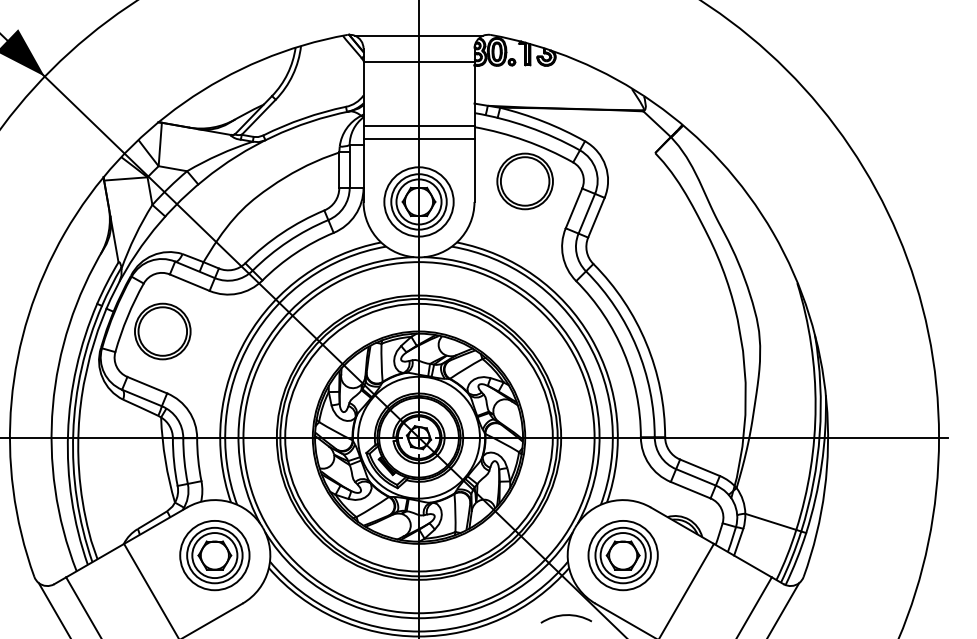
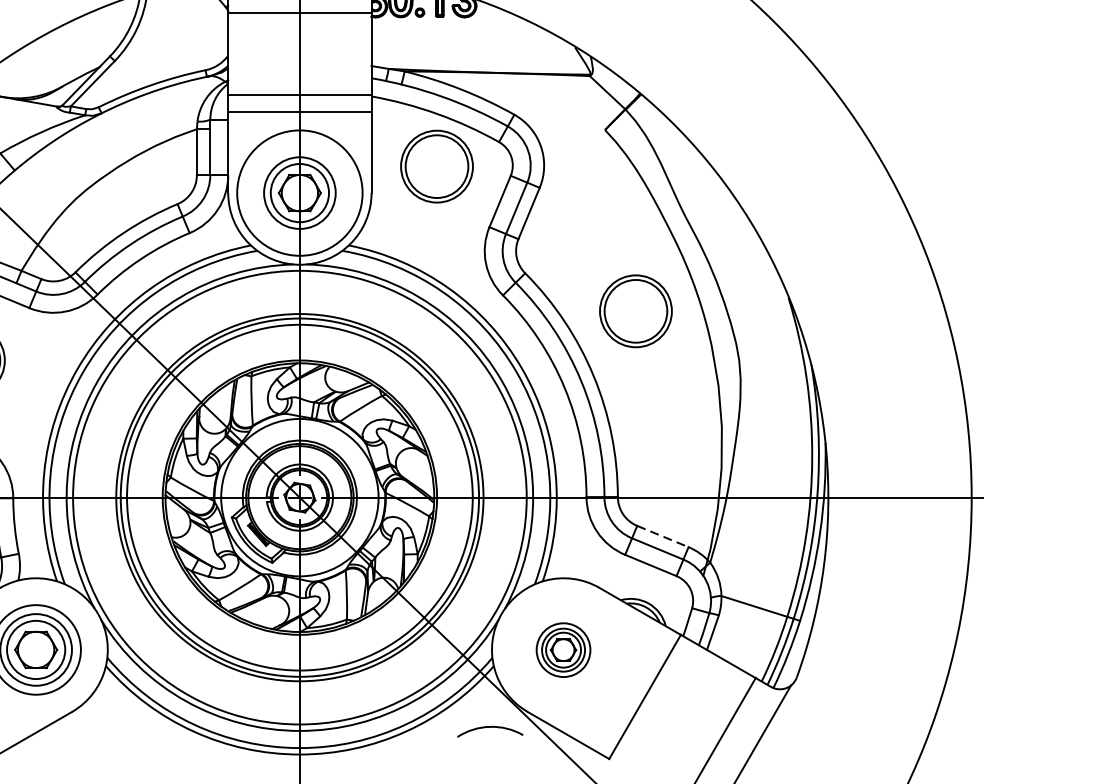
circle: (418, 201) -> (299, 192), size x1.4
part: (678, 293) -> (635, 311), added
line: (700, 467) -> (663, 536), solid -> dashed
part: (622, 555) -> (562, 649), size x0.6

